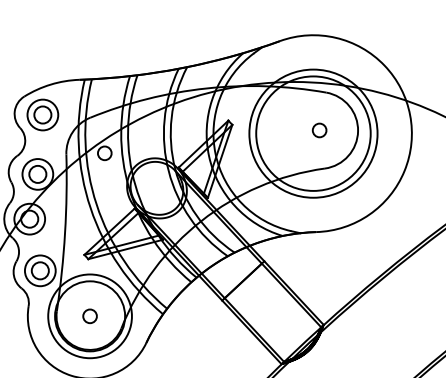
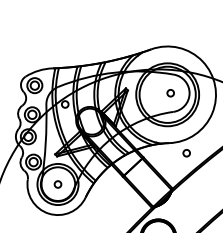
circle: (351, 253) -> (186, 153), added

